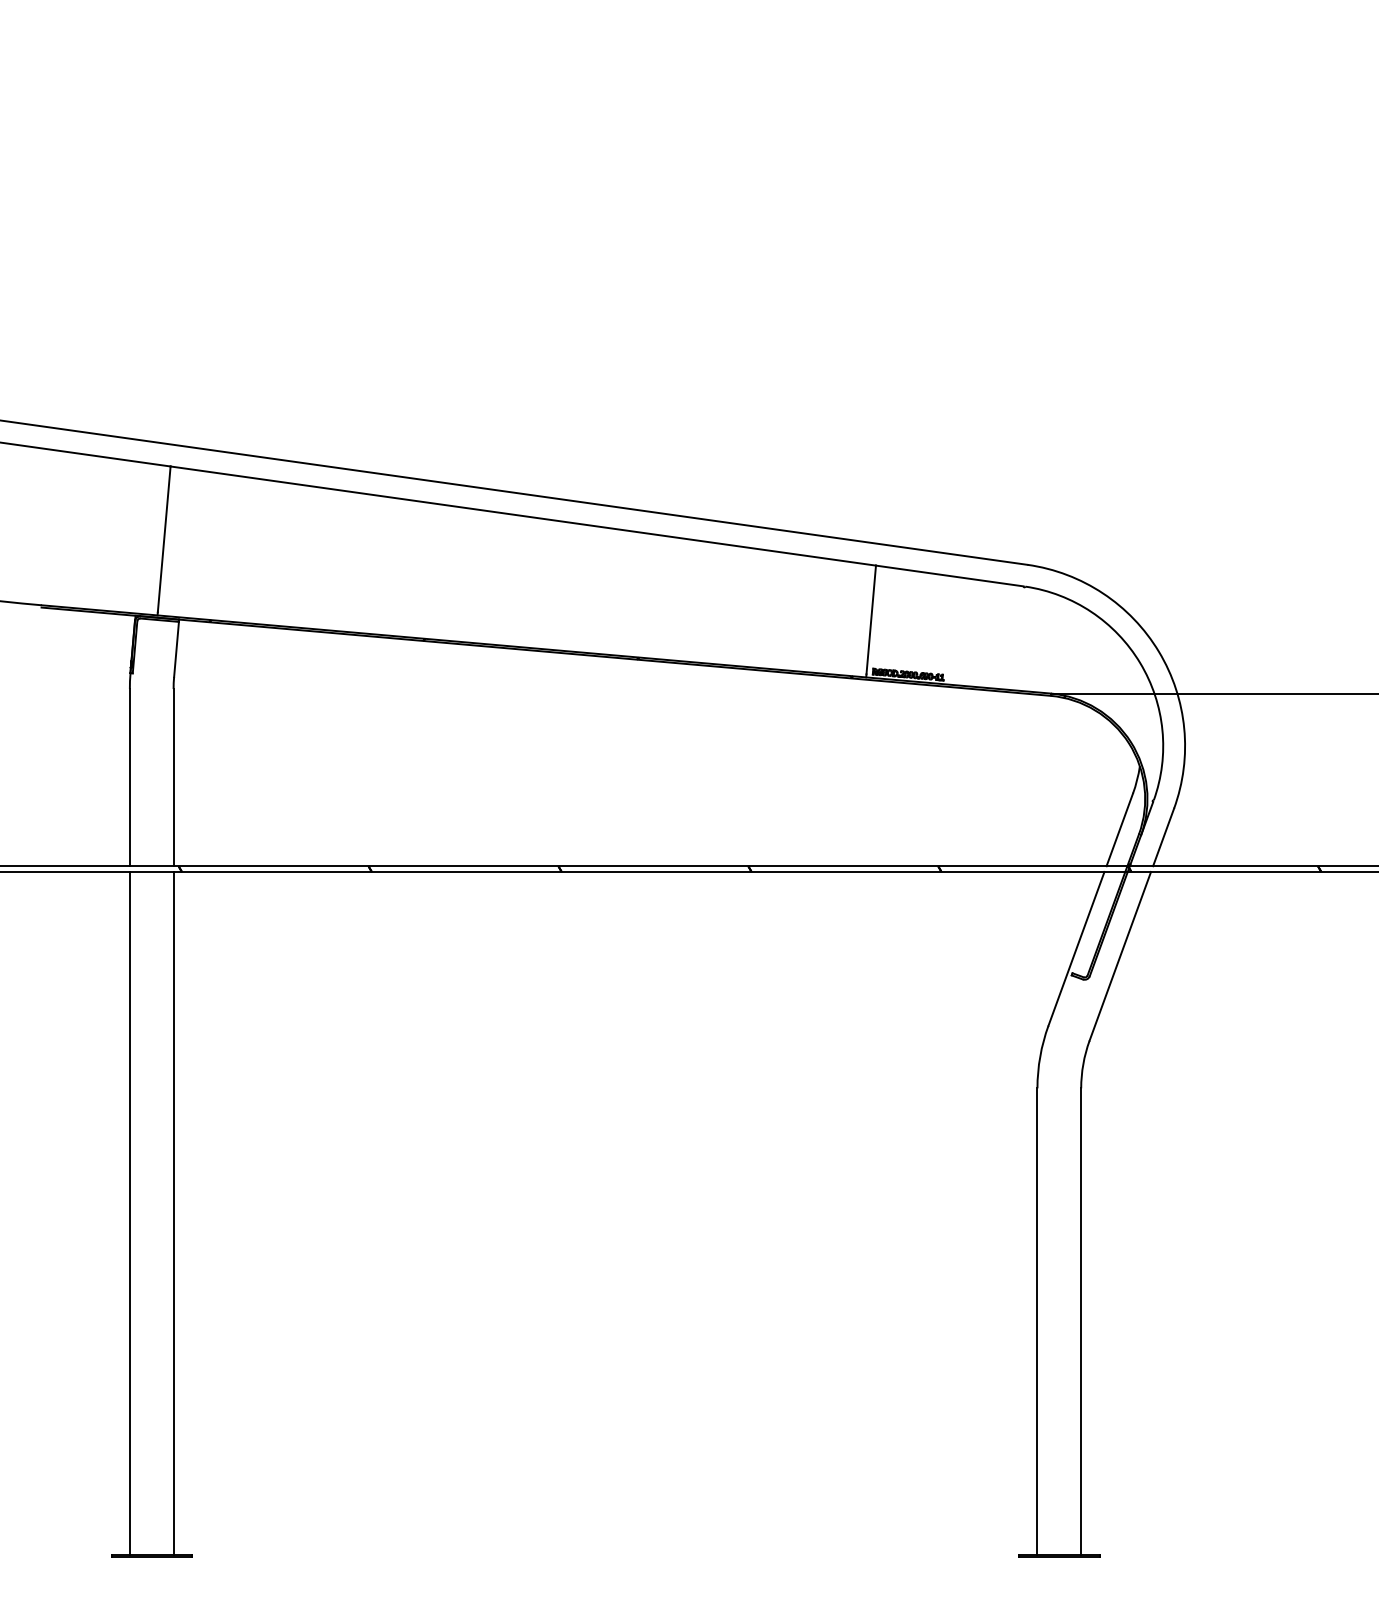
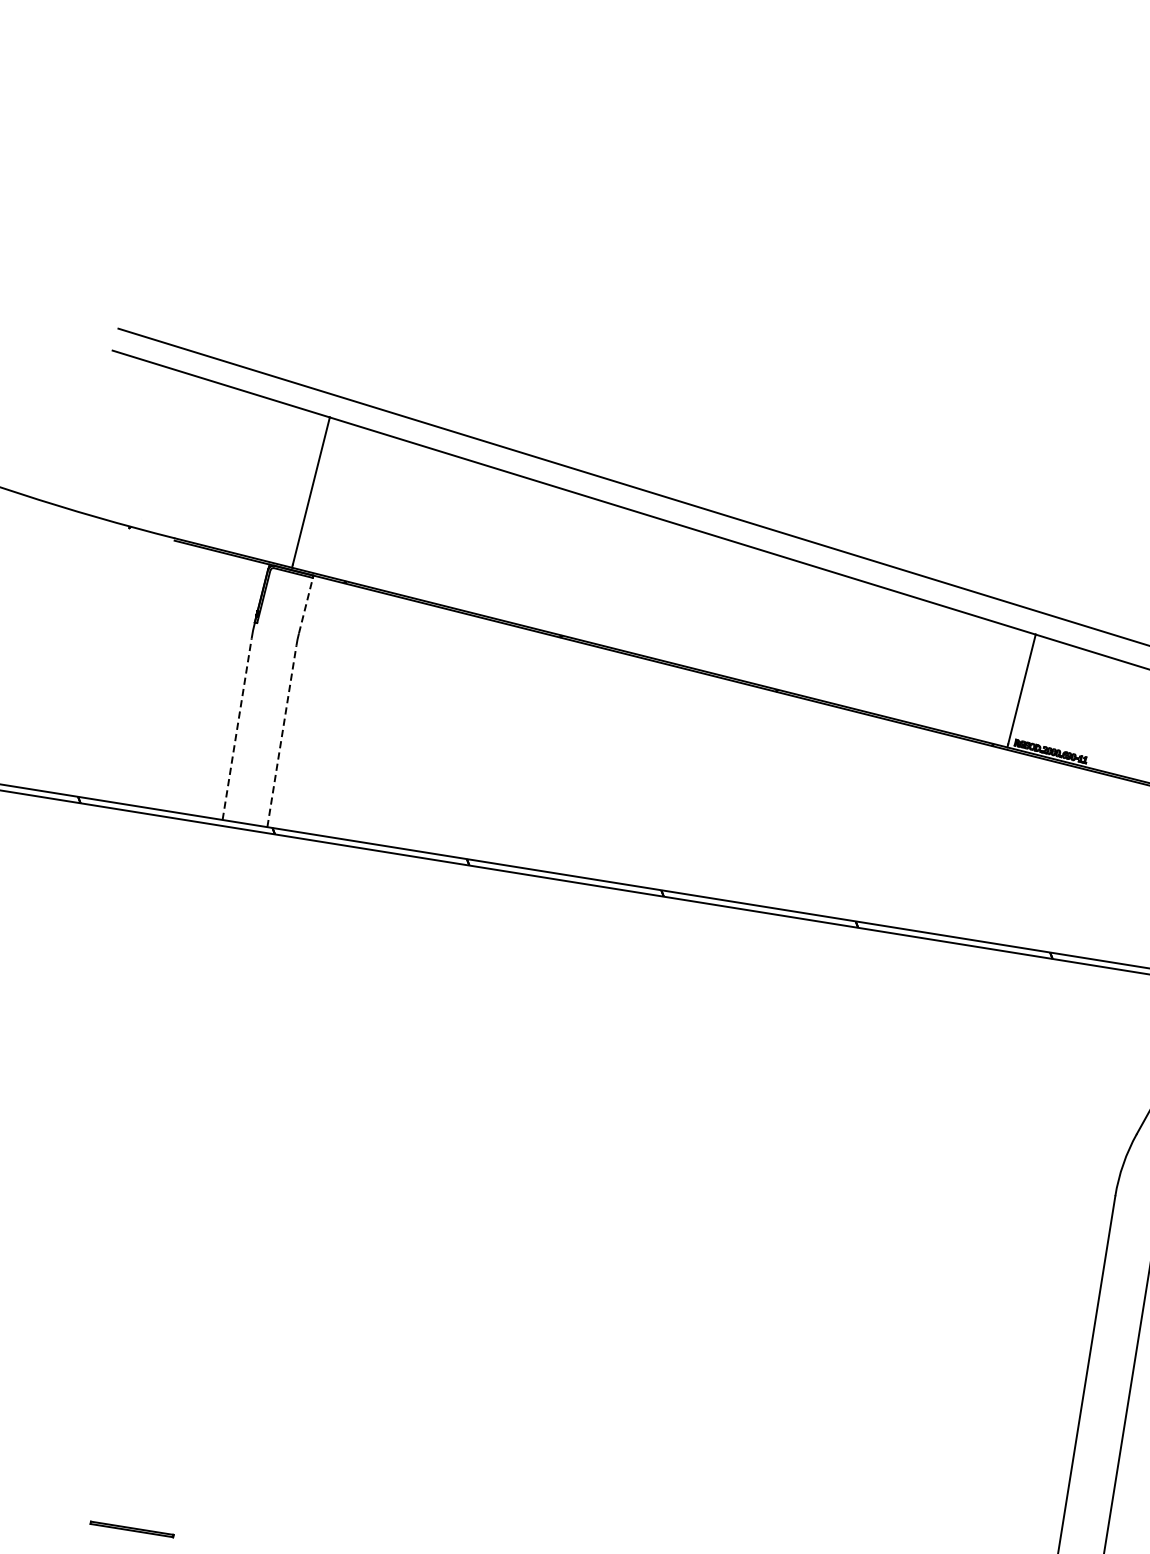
line: (176, 648) -> (306, 604), solid -> dashed
line: (129, 777) -> (236, 729), solid -> dashed
line: (173, 777) -> (281, 736), solid -> dashed
line: (129, 1212) -> (165, 1174), removed
line: (173, 1212) -> (210, 1181), removed

